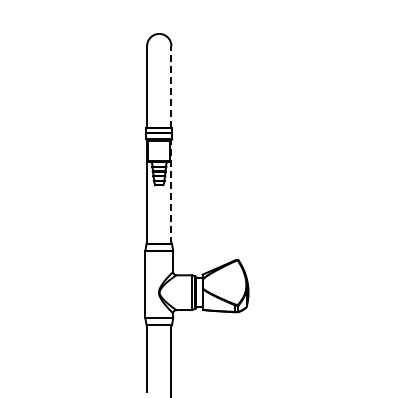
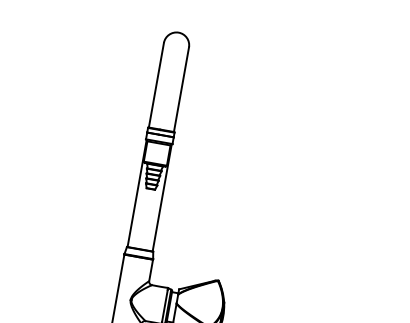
line: (171, 86) -> (181, 89), dashed -> solid
line: (171, 191) -> (162, 197), dashed -> solid

